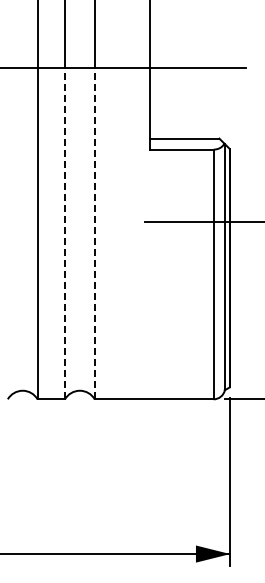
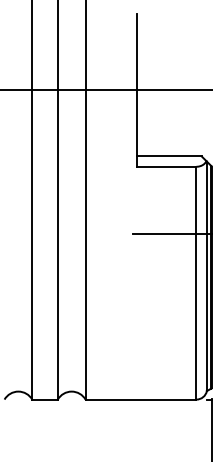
line: (65, 233) -> (58, 244), dashed -> solid
line: (94, 233) -> (85, 244), dashed -> solid

